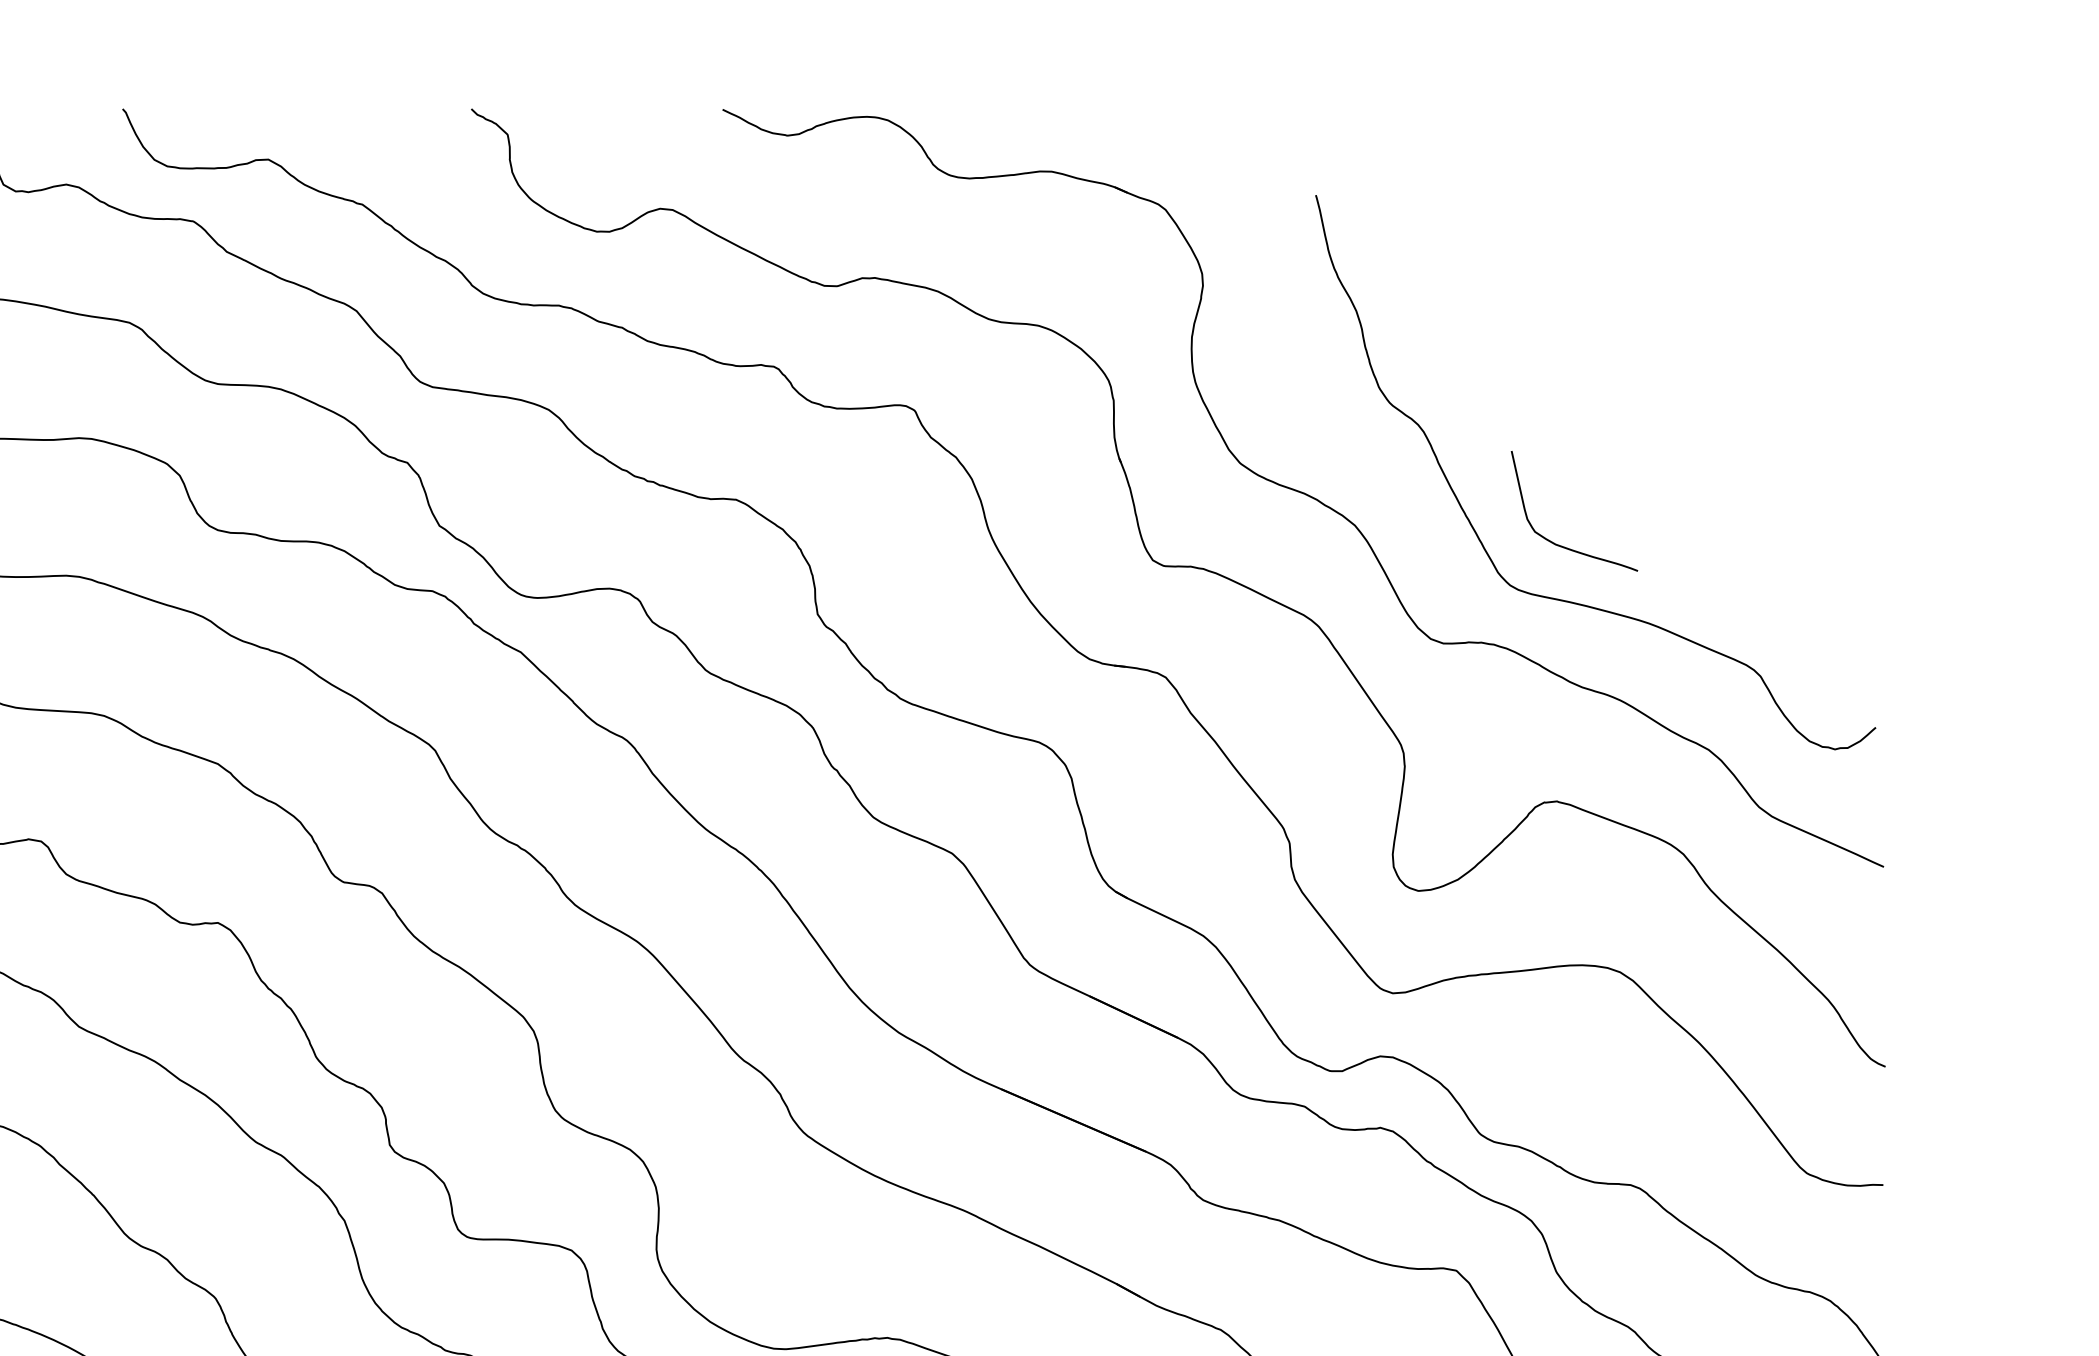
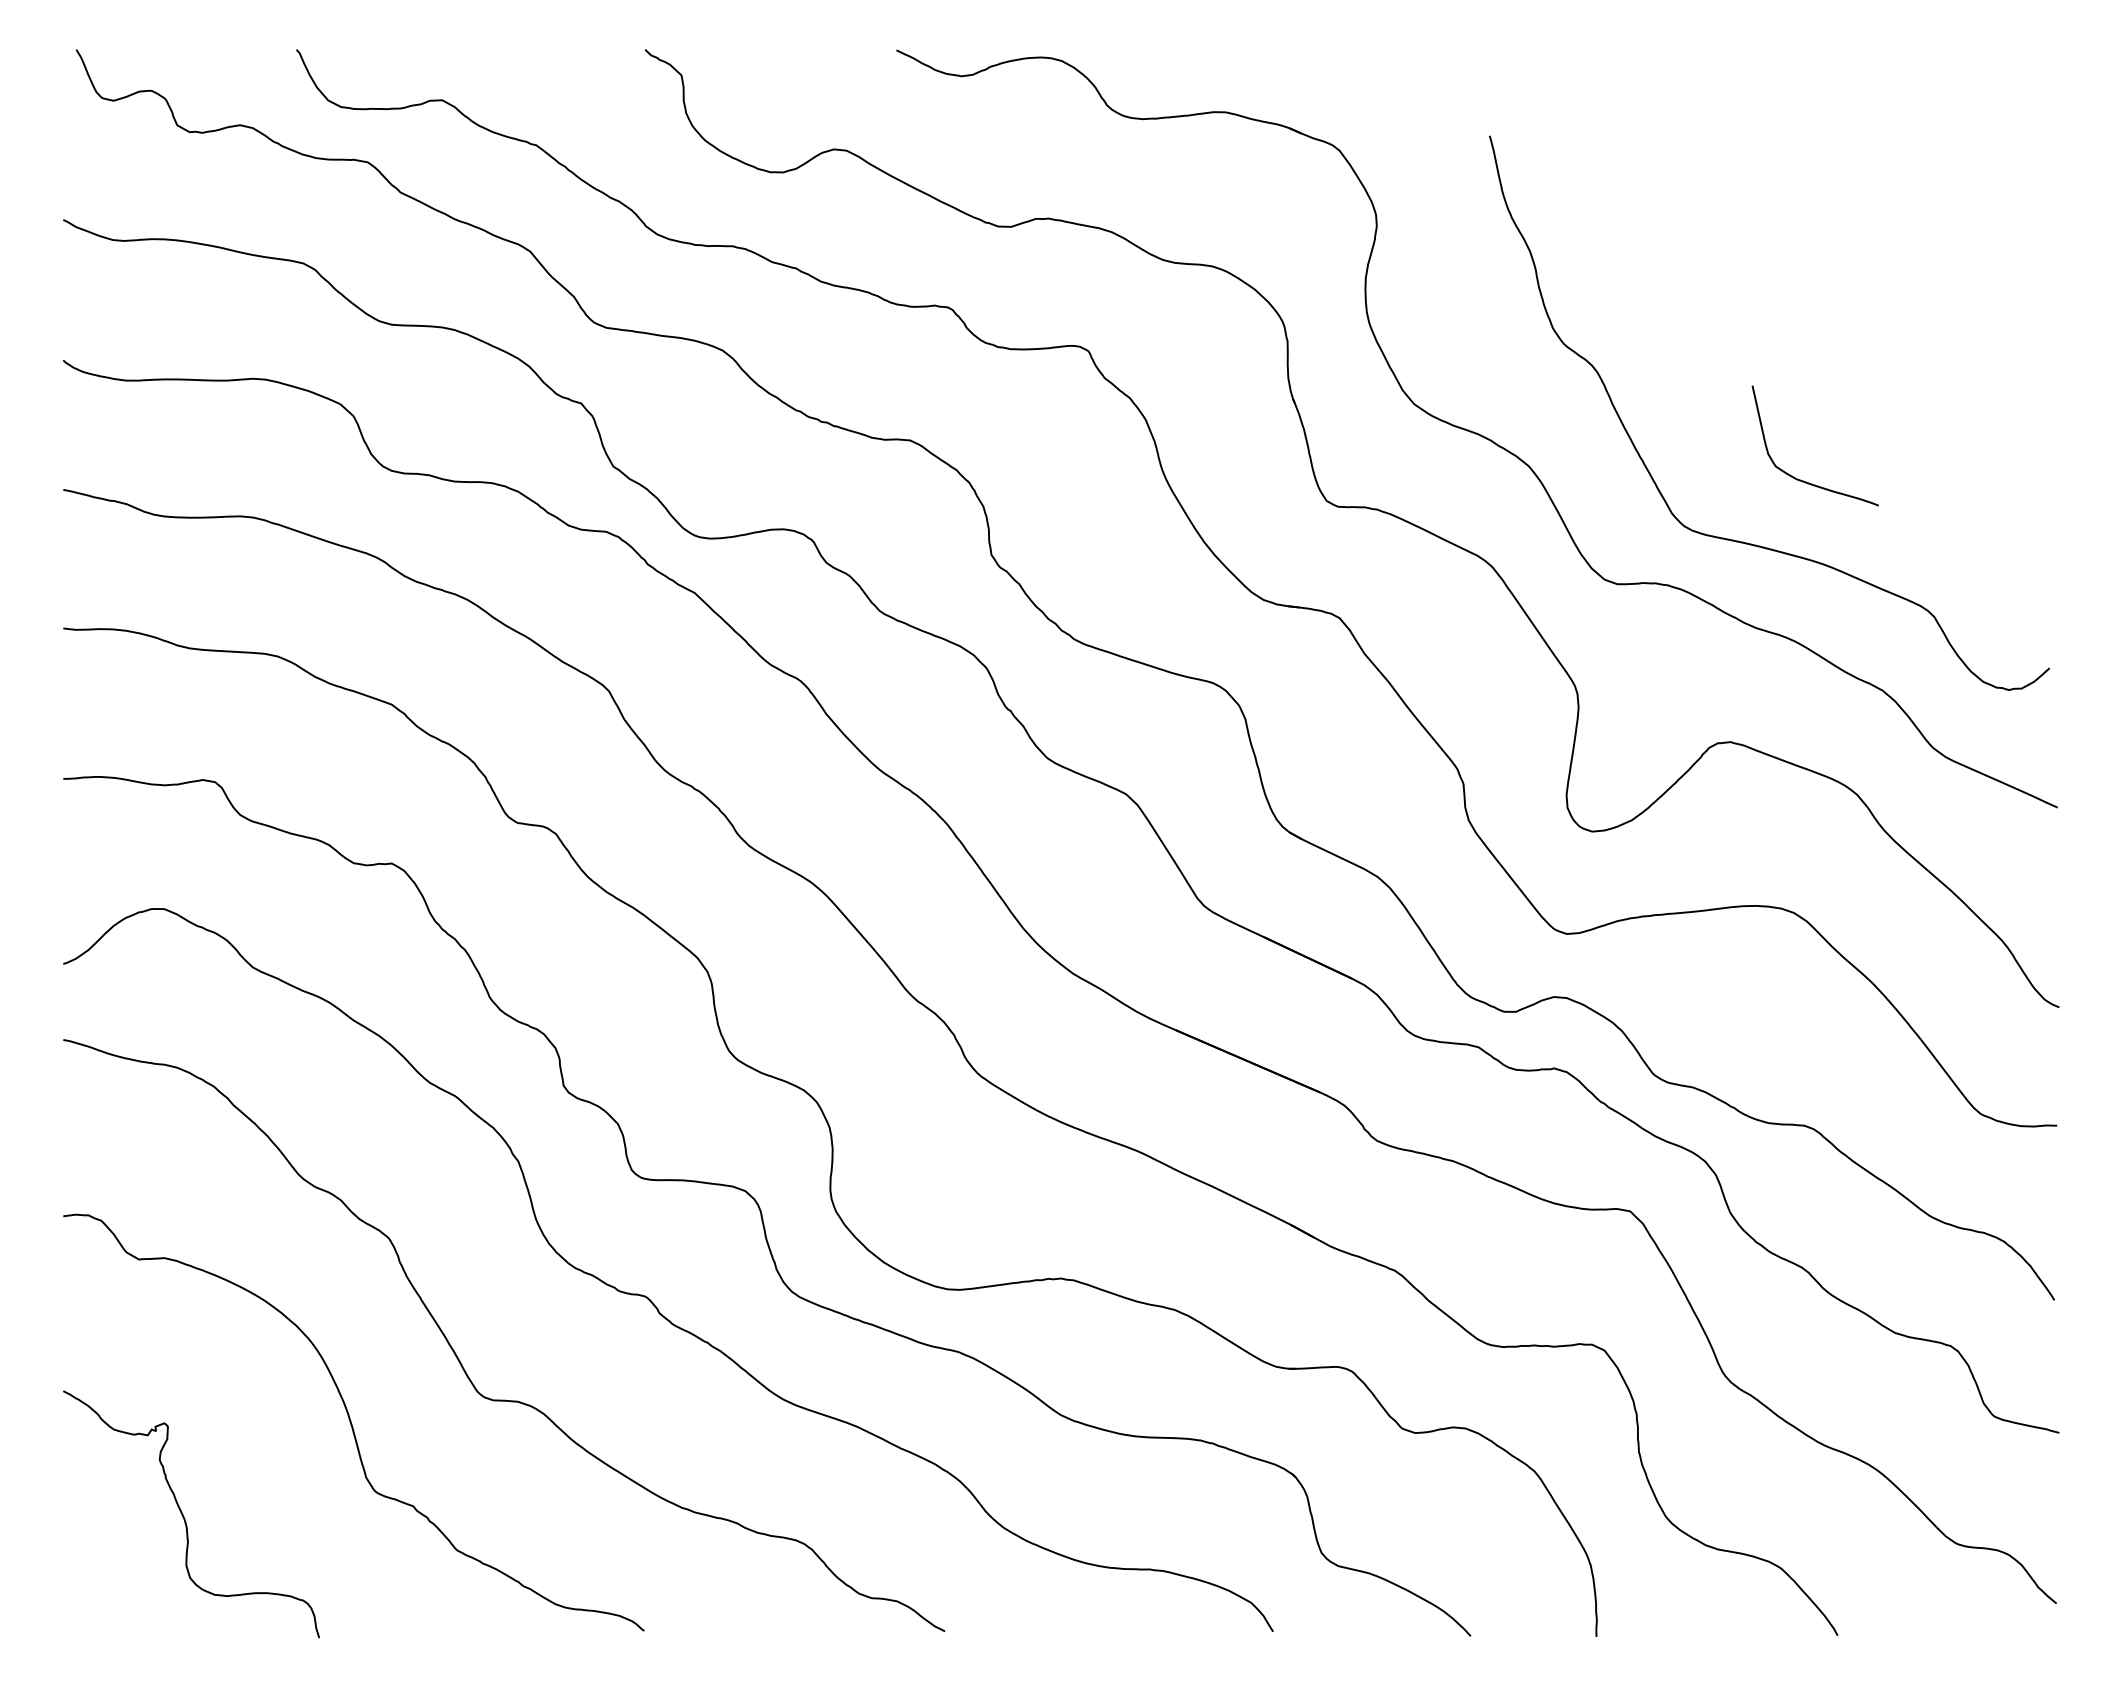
curve: (1557, 543) -> (1798, 478), moved

